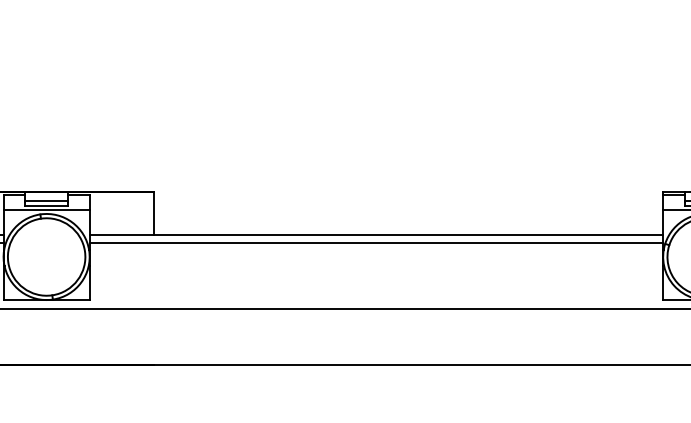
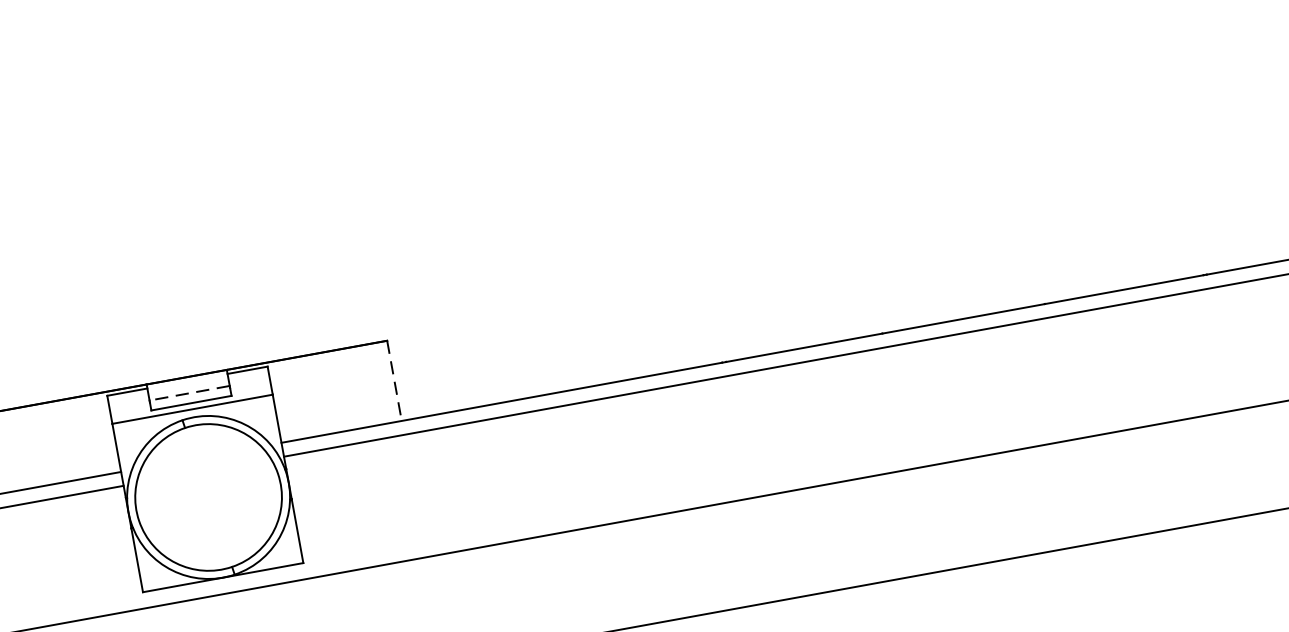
line: (46, 201) -> (189, 394), solid -> dashed
line: (154, 213) -> (394, 379), solid -> dashed

